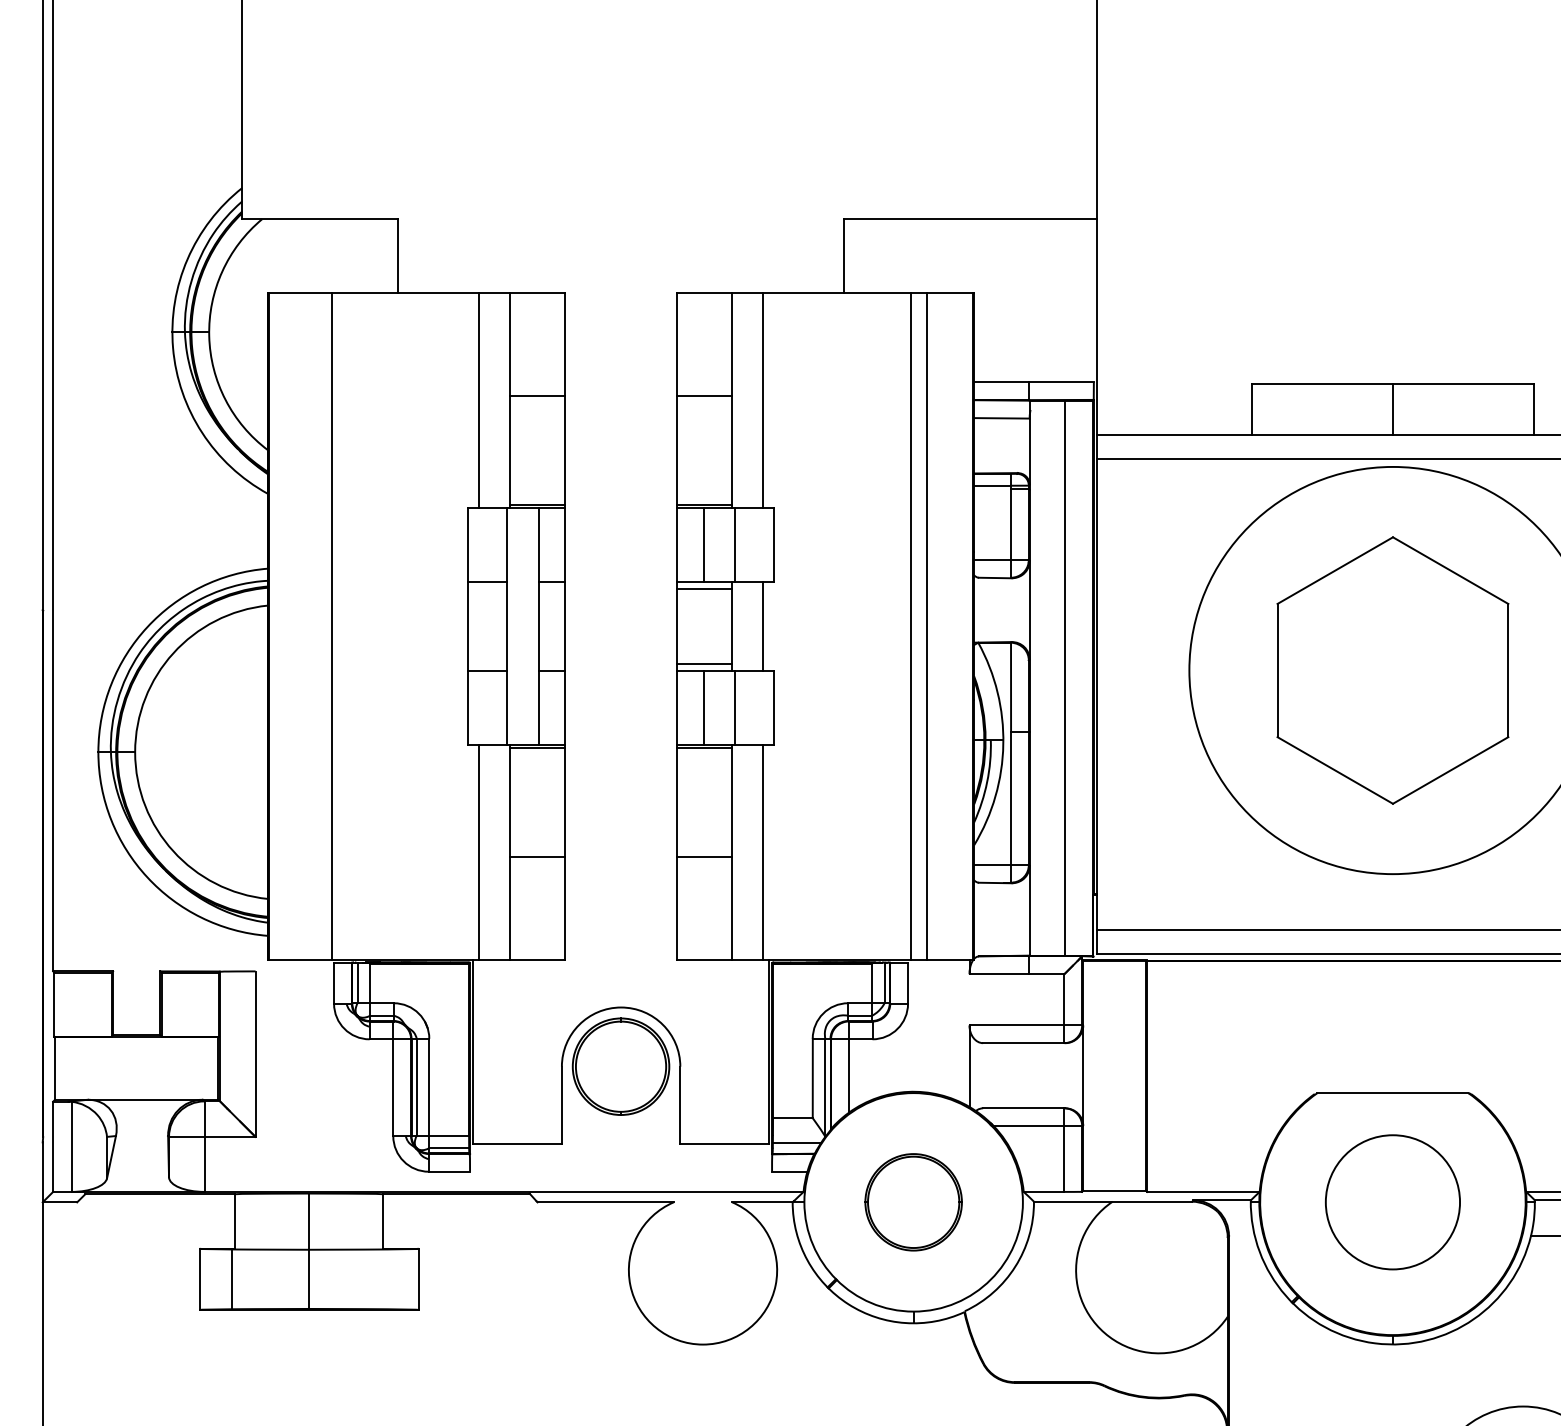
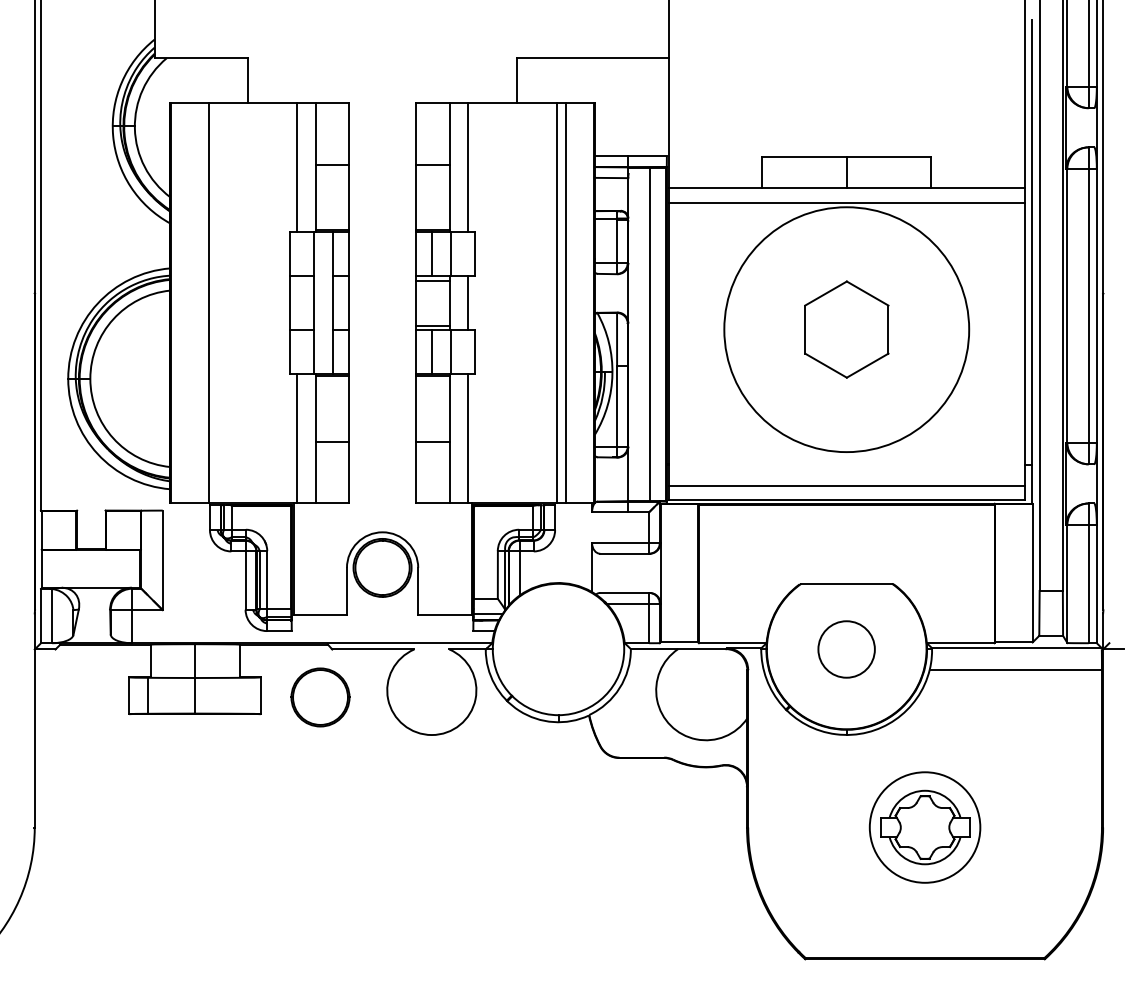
part: (1392, 670) -> (846, 329), size x0.6
circle: (913, 1202) -> (320, 697), moved
circle: (1392, 1202) -> (846, 649), size x0.7

